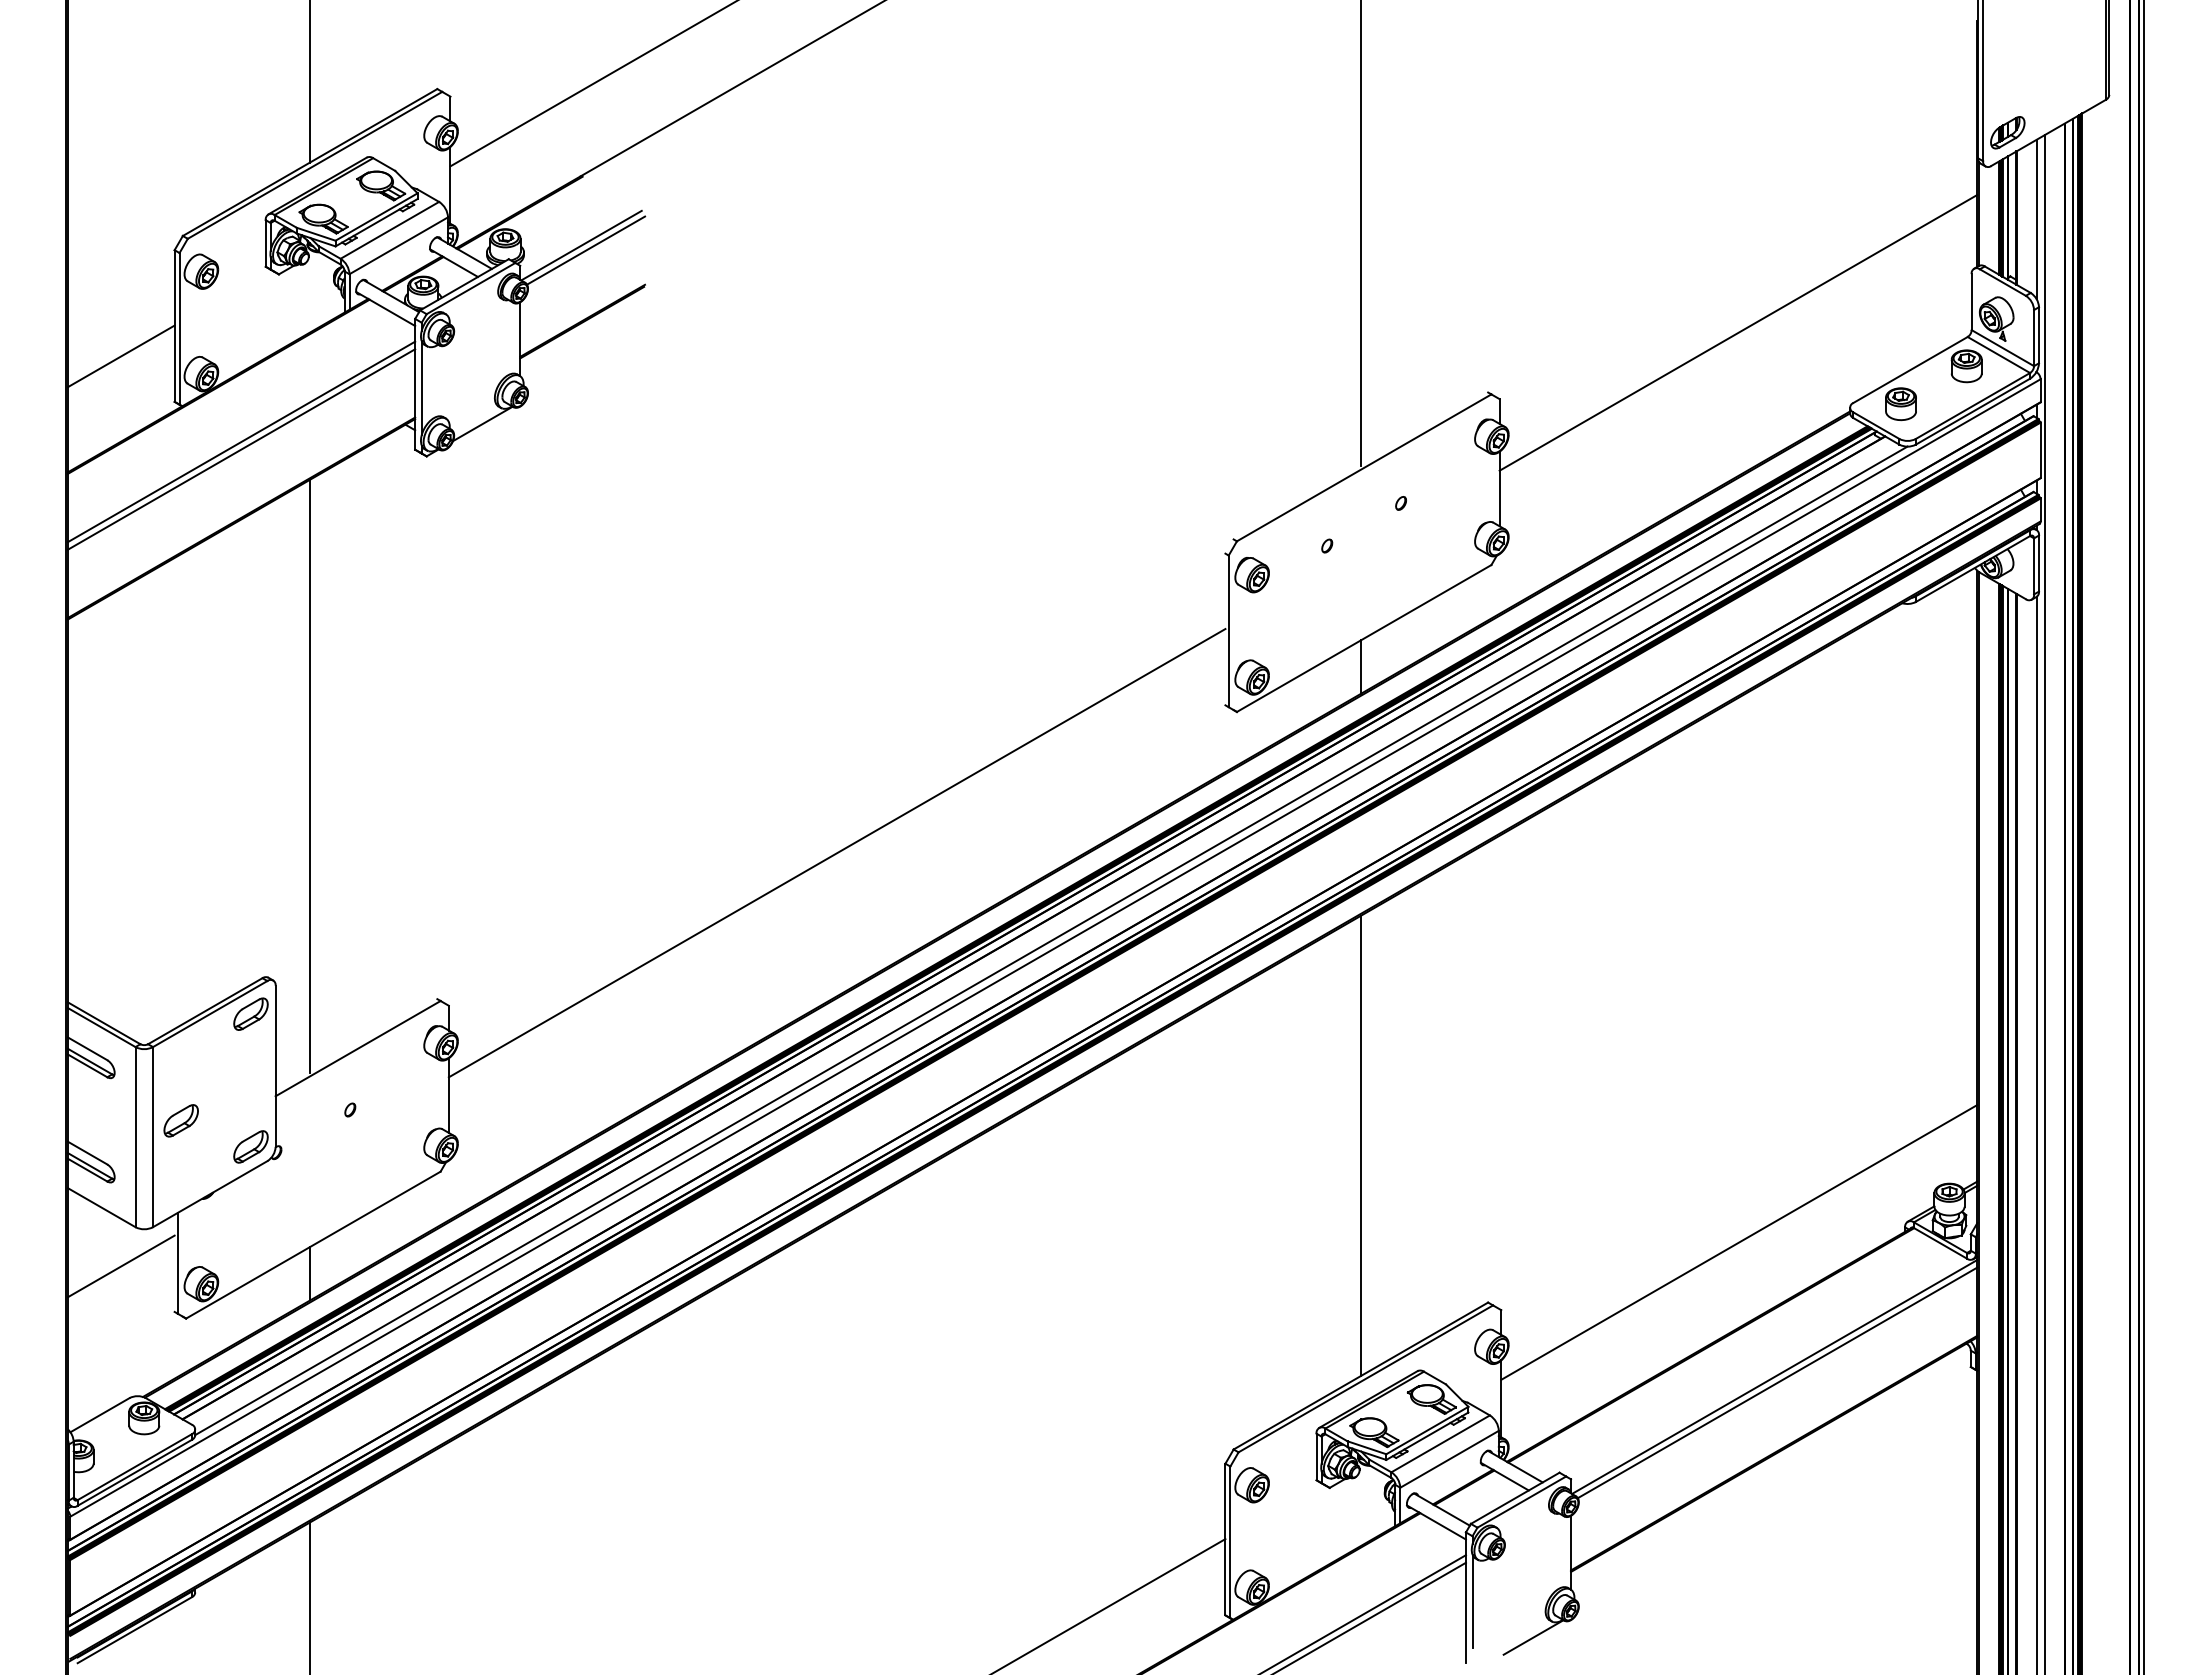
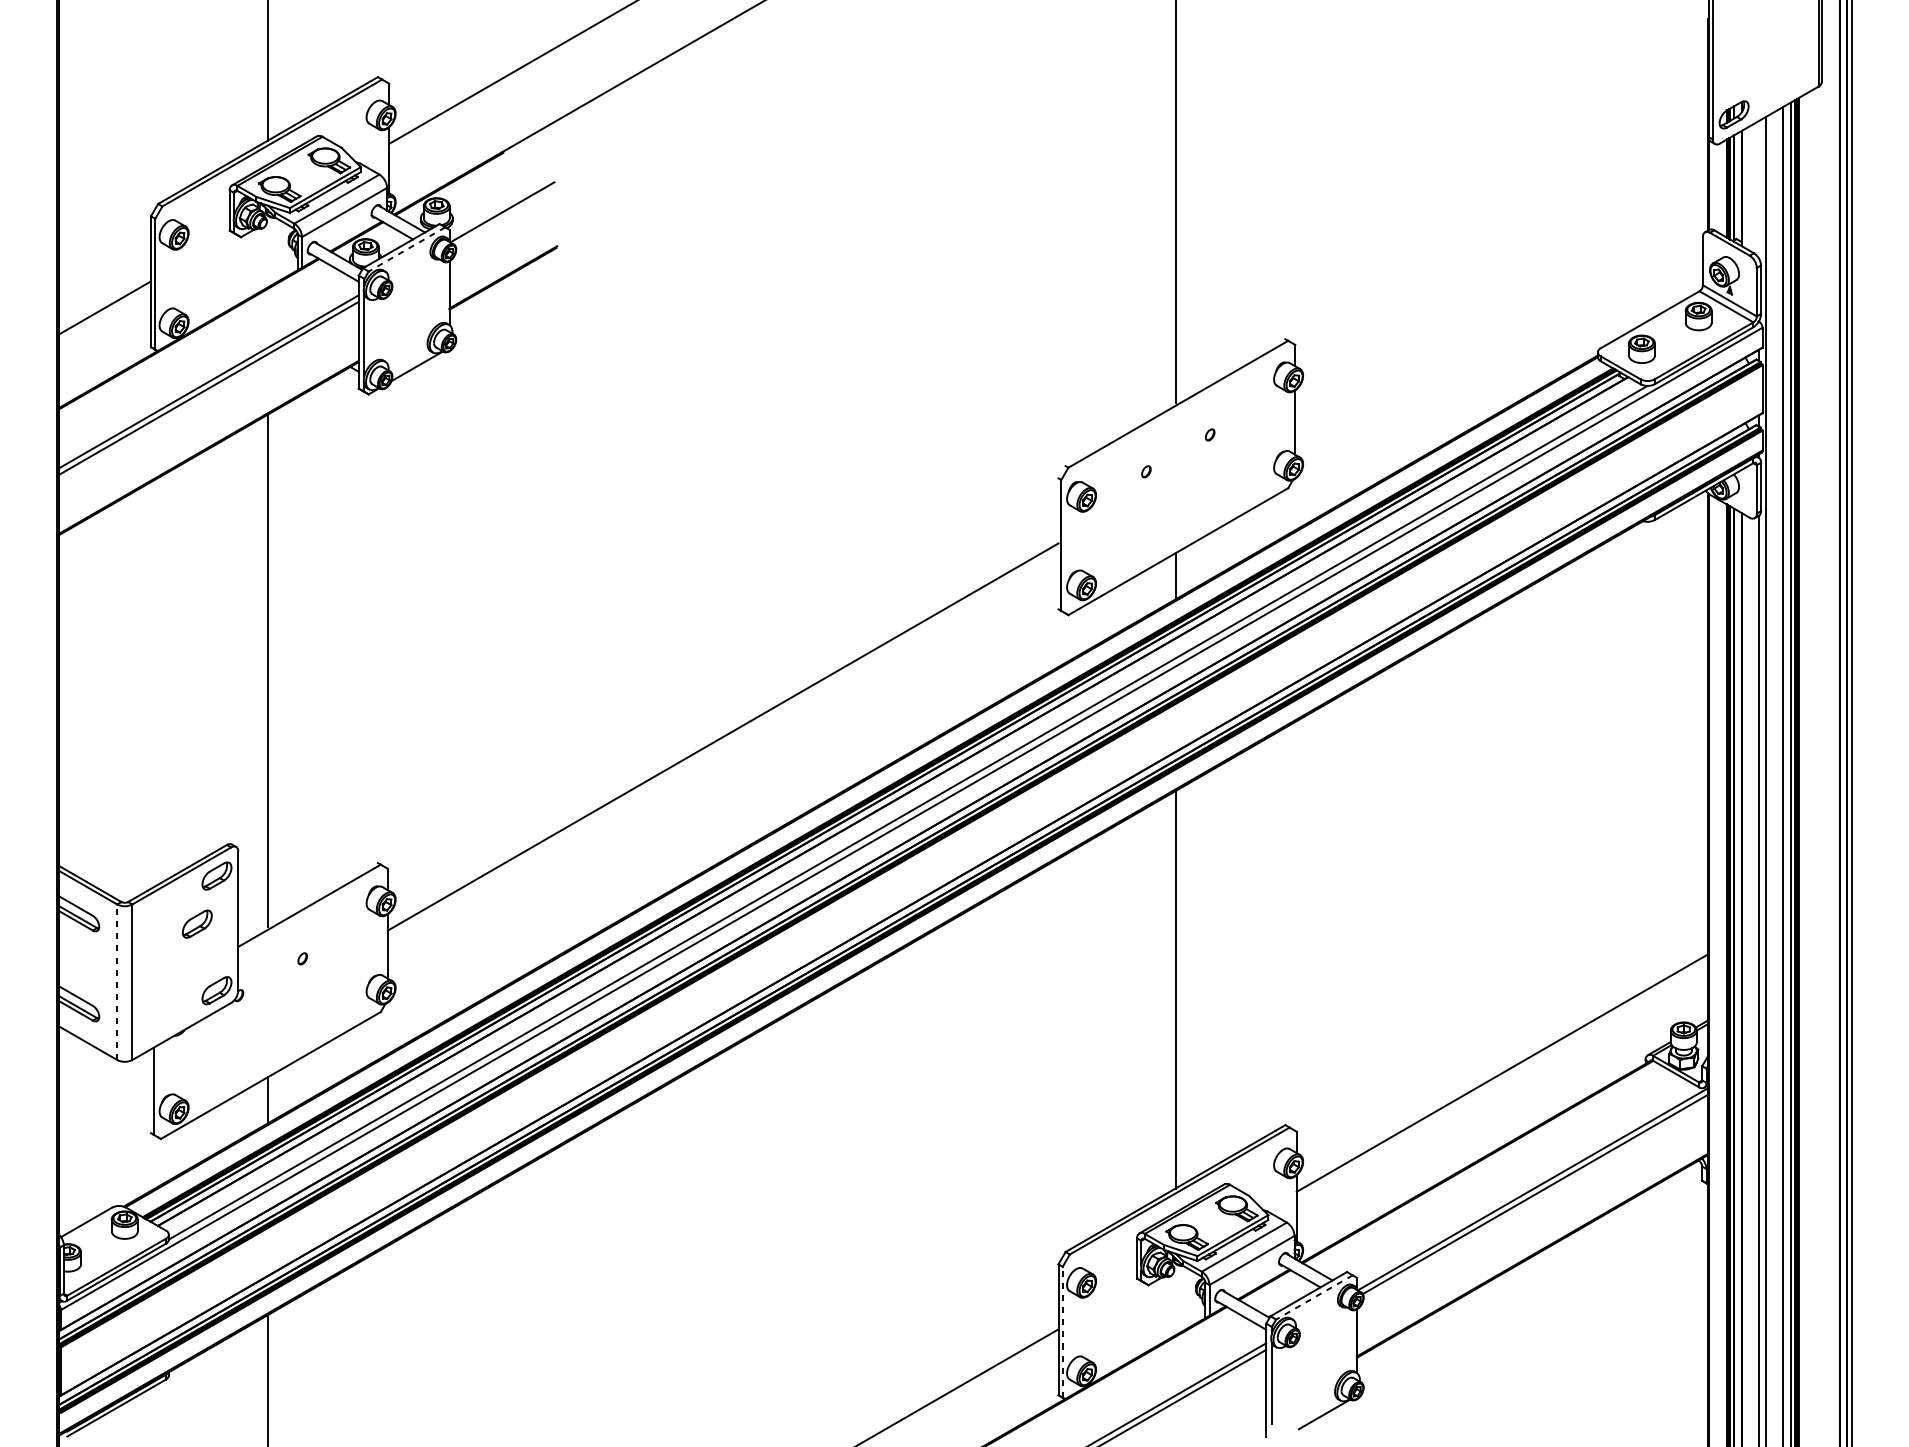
line: (2036, 219) -> (1758, 189), removed
line: (586, 250) -> (506, 216), removed
line: (470, 288) -> (406, 249), solid -> dashed
line: (1738, 332) -> (1501, 287), removed
part: (180, 1120) -> (196, 923), moved
line: (135, 1136) -> (117, 981), solid -> dashed
line: (120, 1266) -> (104, 1093), removed
line: (1521, 1502) -> (1314, 1297), solid -> dashed
line: (1230, 1542) -> (1062, 1332), solid -> dashed

